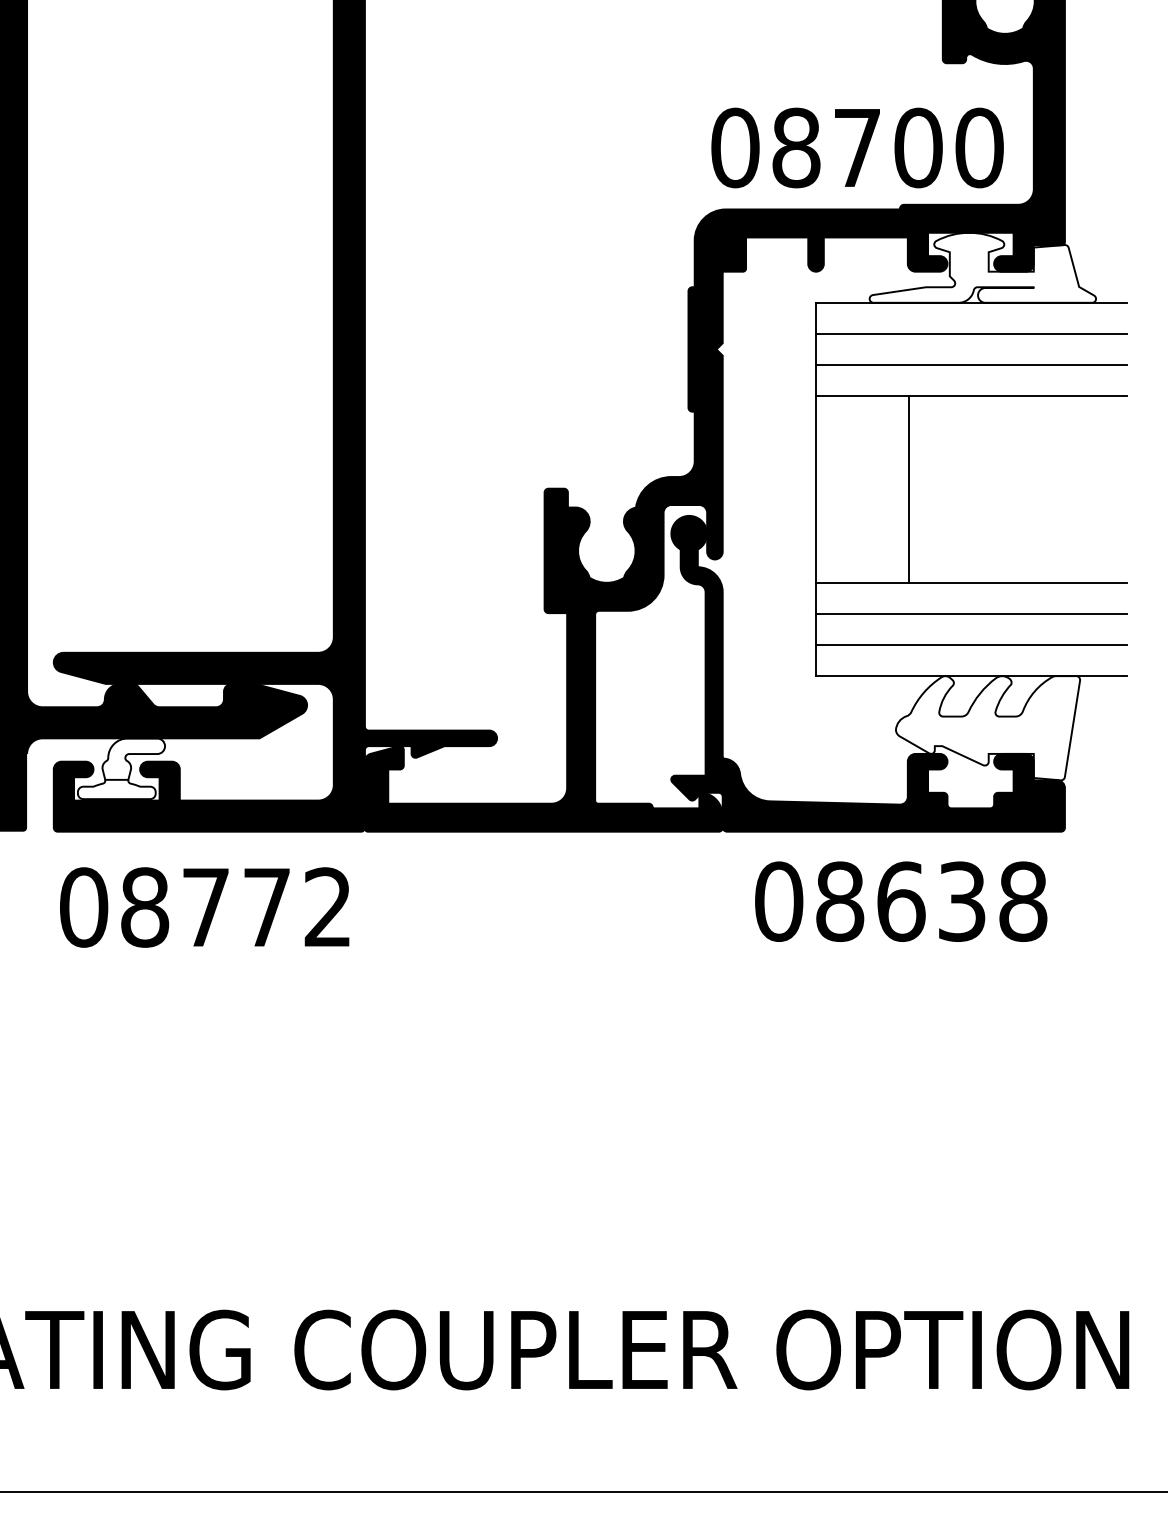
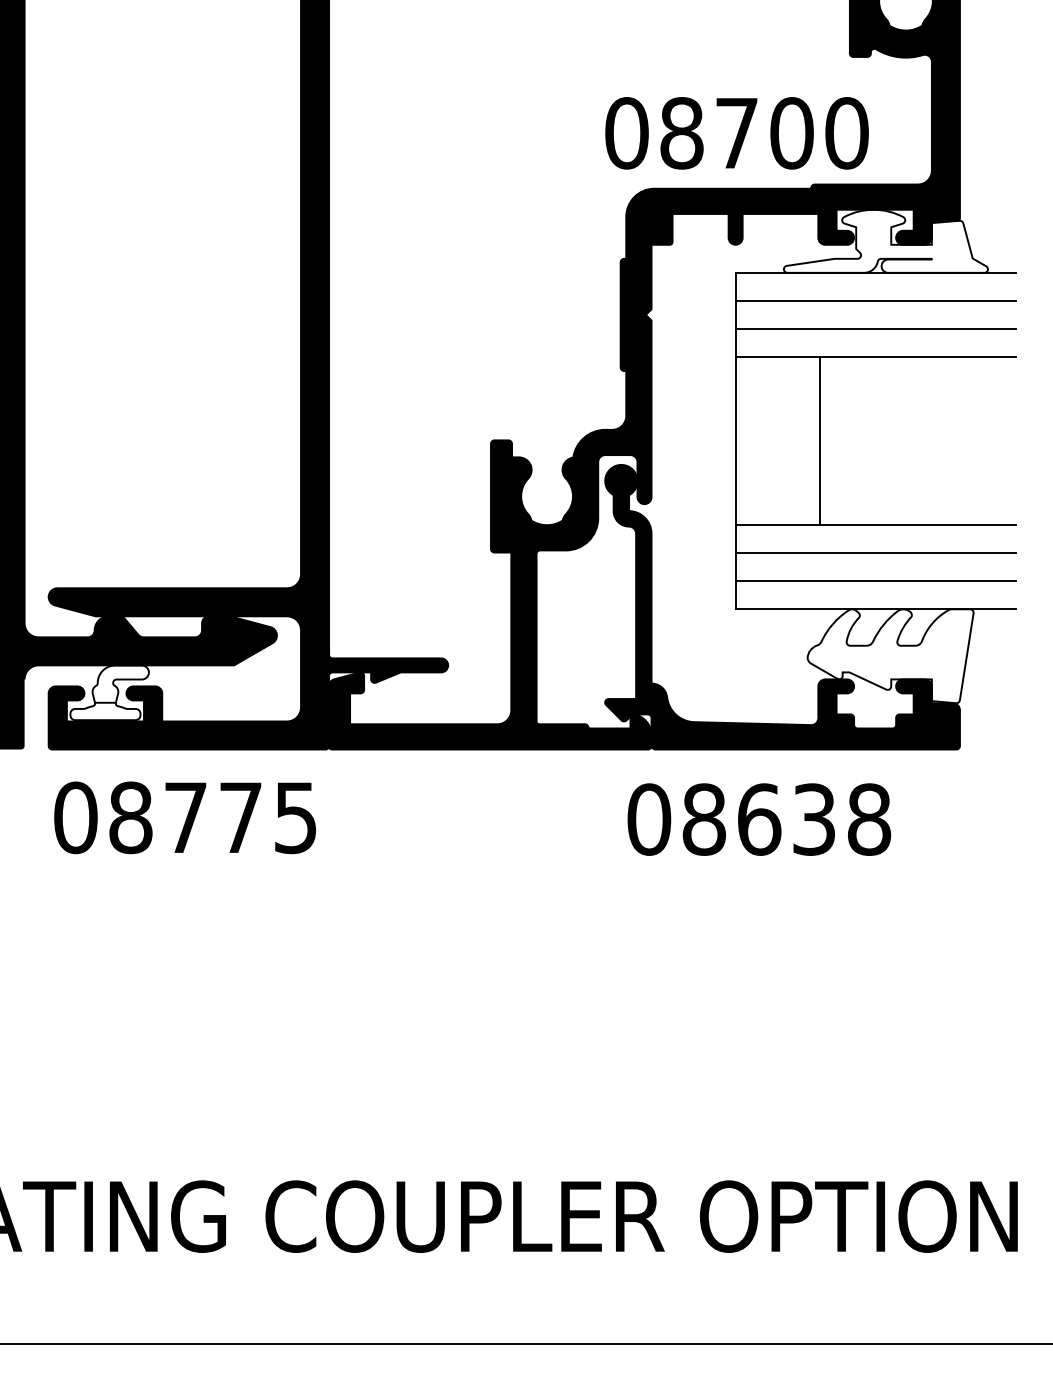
text: (856, 148) -> (736, 133), moved
text: (901, 901) -> (759, 819), moved
text: (327, 907) -> (295, 817), 08772 -> 08775

